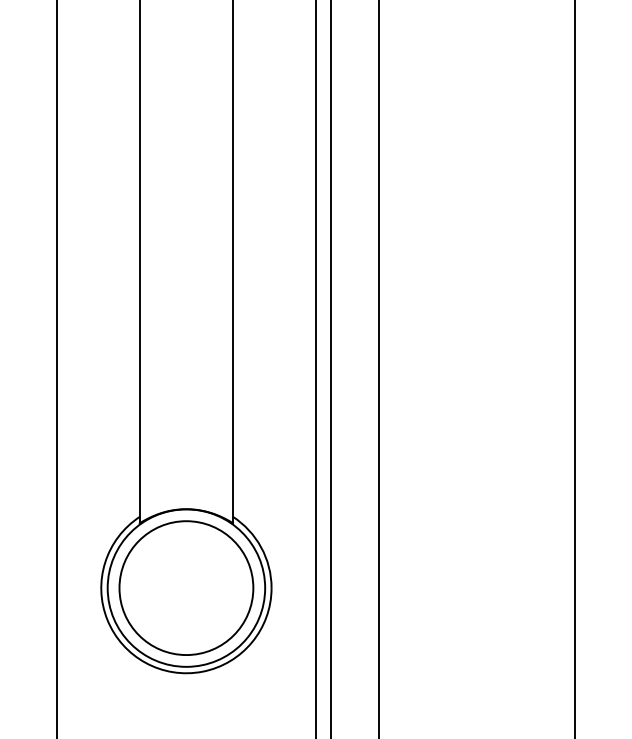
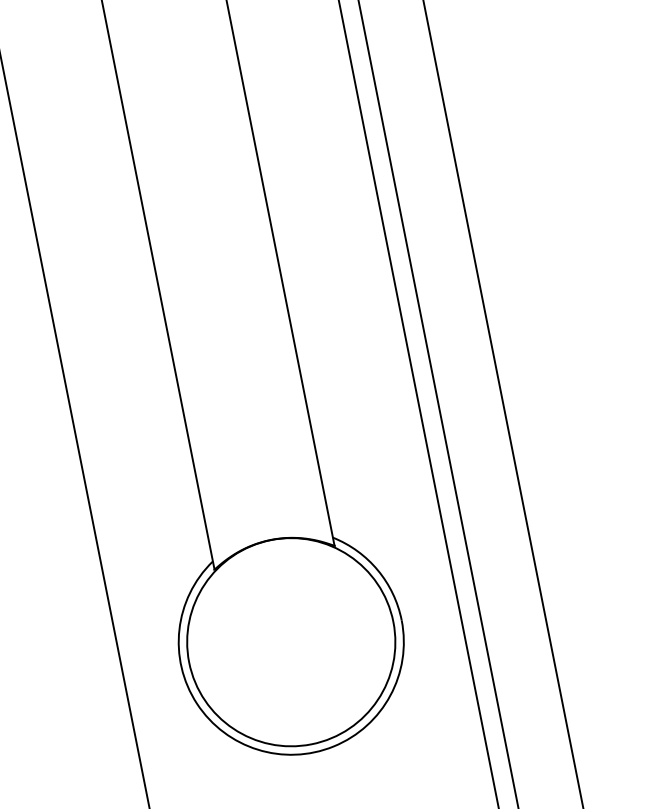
circle: (186, 587) -> (291, 641), removed

